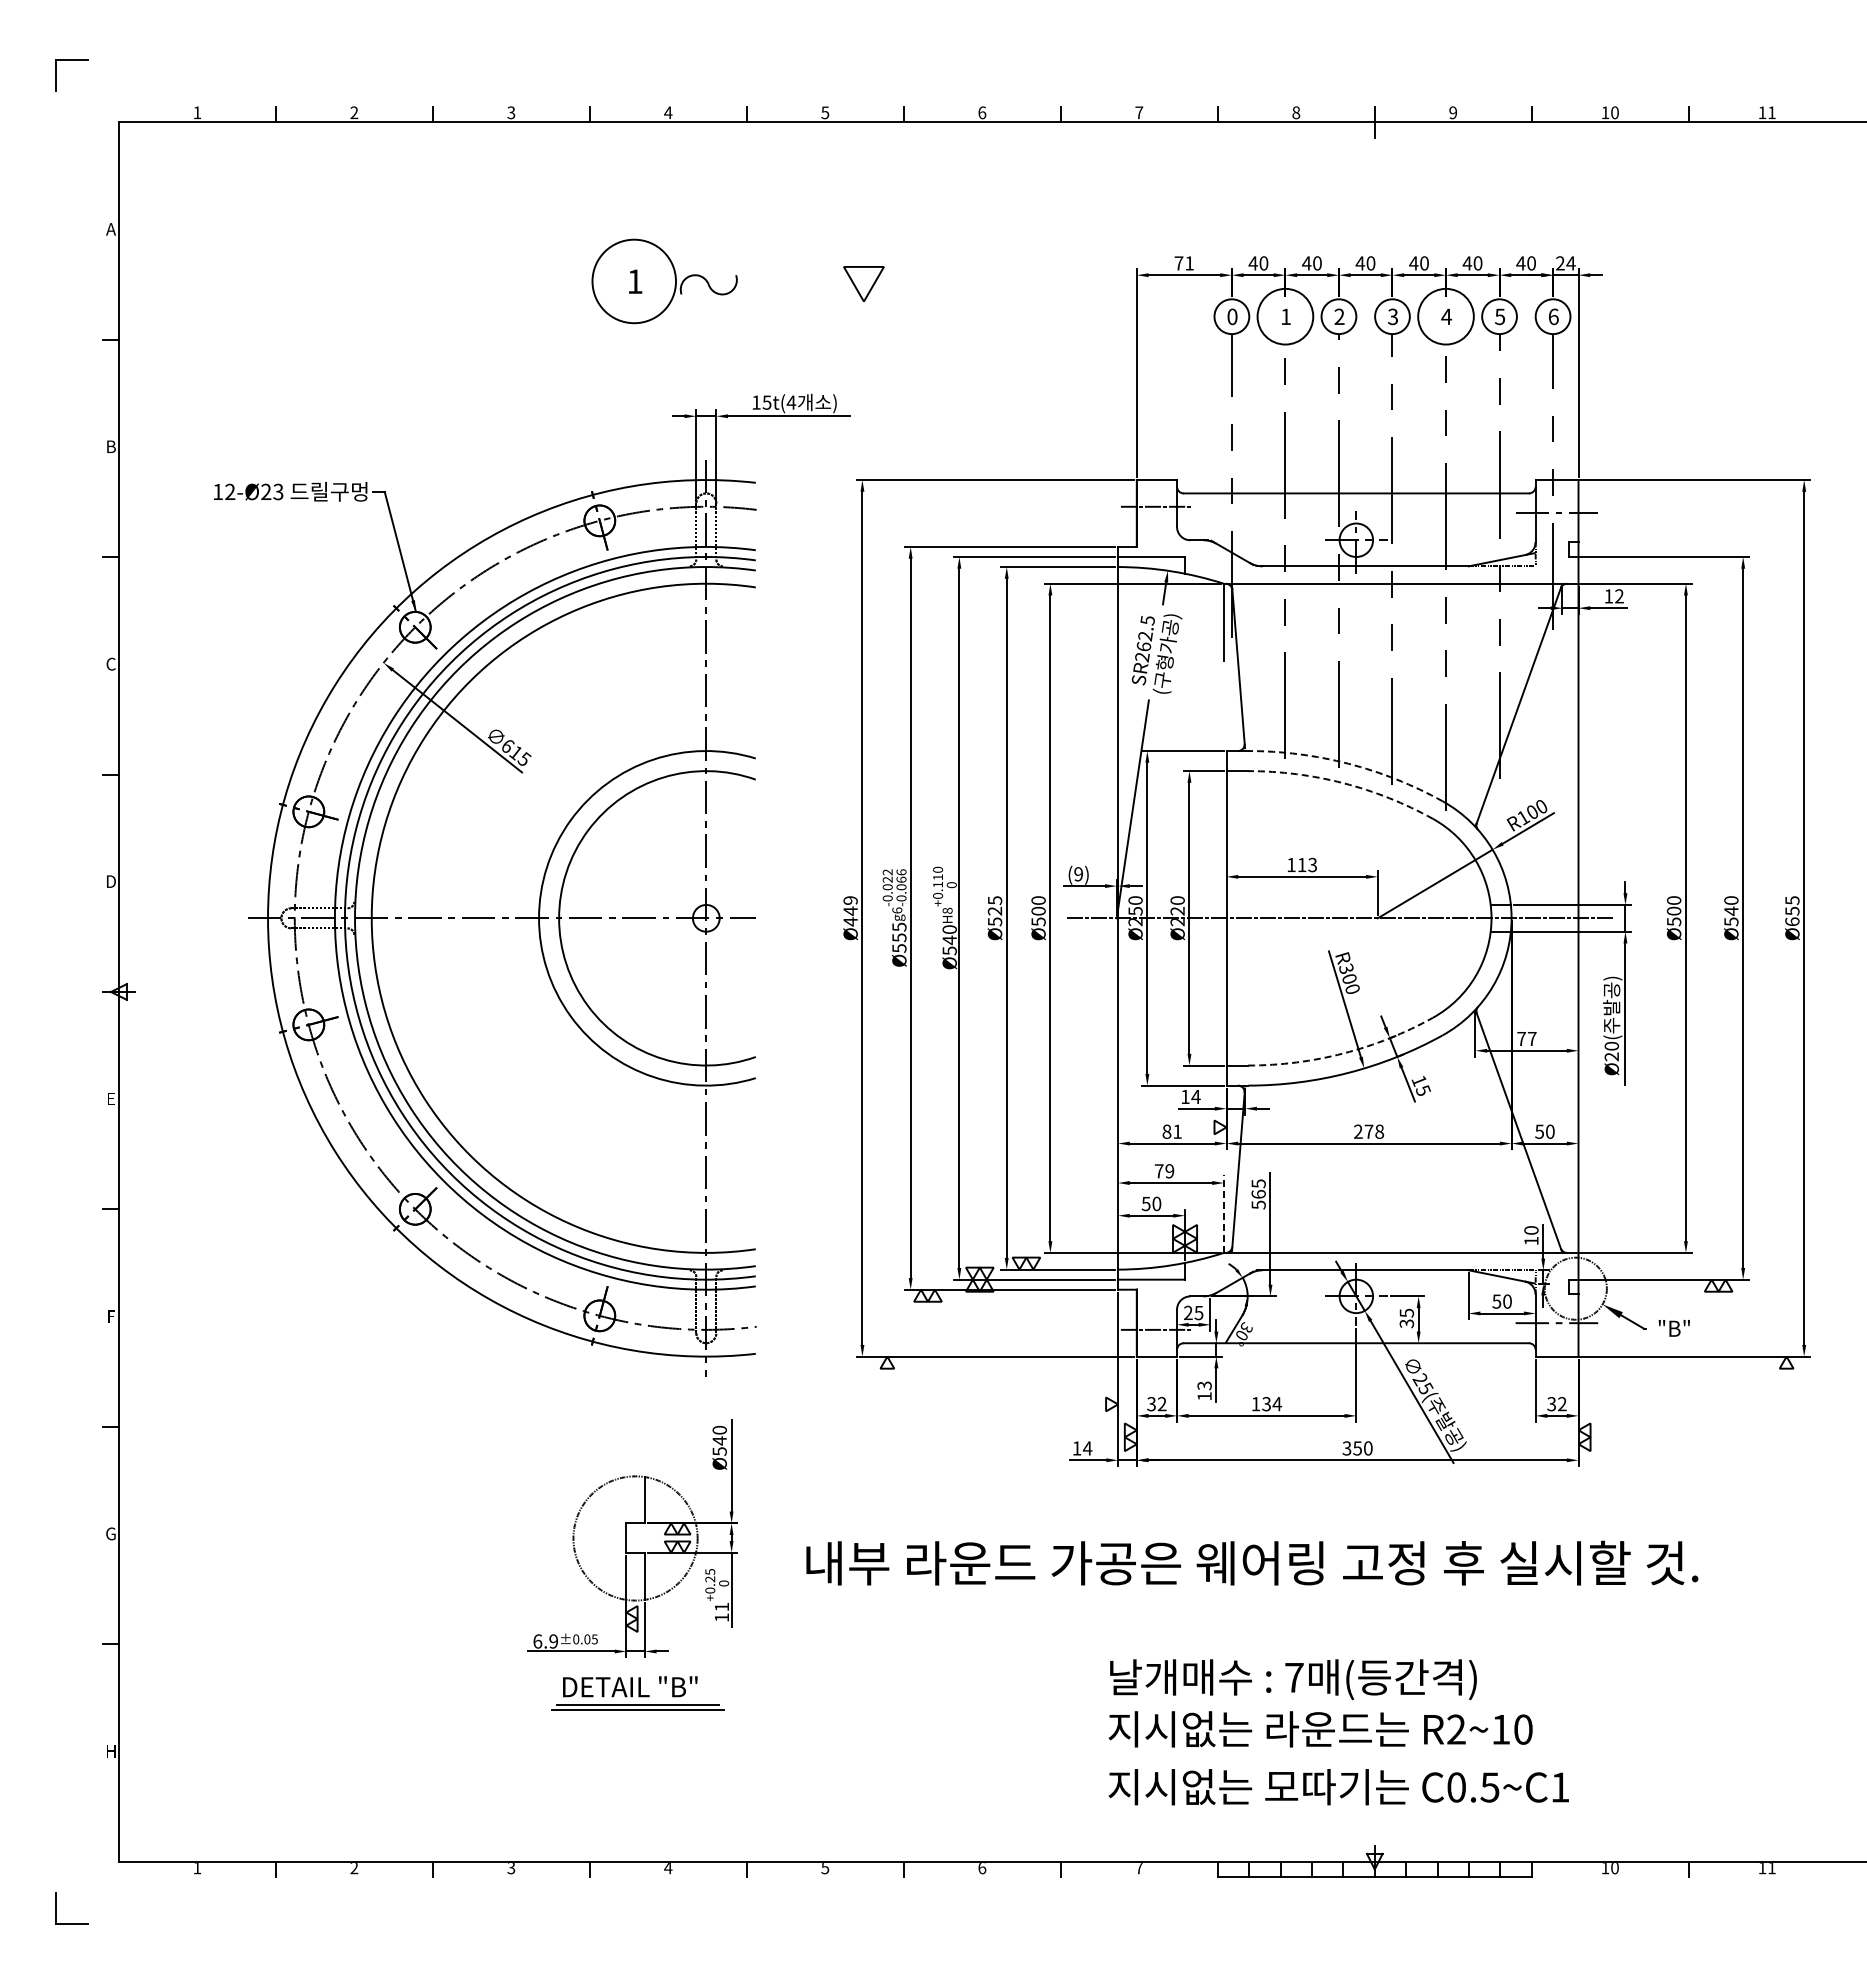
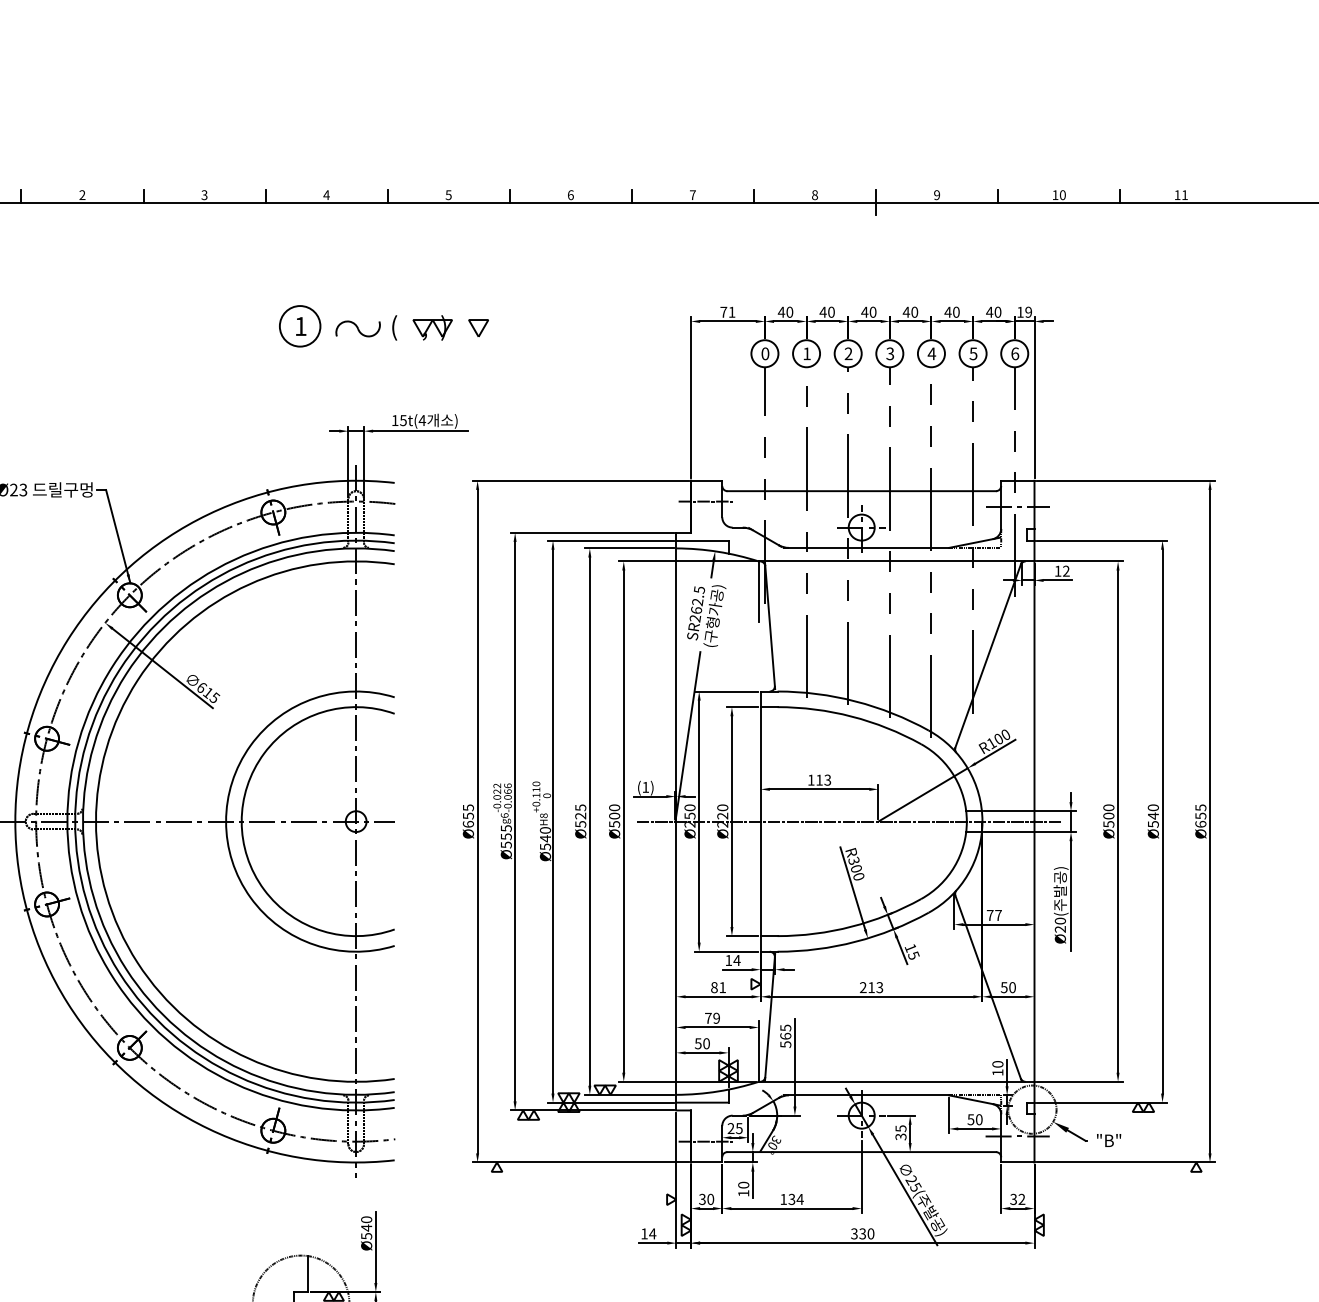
text: (1565, 263) -> (1024, 312), 24 -> 19
circle: (634, 281) -> (300, 326), size x0.62
part: (791, 283) -> (422, 327), added
part: (863, 283) -> (478, 327), size x0.62
circle: (1285, 316) -> (806, 353), size x0.62
circle: (1445, 316) -> (931, 353), size x0.62
arc: (1348, 763) -> (855, 701), dashed -> solid
arc: (1343, 783) -> (851, 716), dashed -> solid
text: (1078, 874) -> (645, 787), (9) -> (1)
text: (850, 911) -> (468, 816), Ø449 -> Ø655
arc: (1343, 1053) -> (851, 926), dashed -> solid
text: (1374, 1131) -> (875, 987), 278 -> 213
line: (1223, 1214) -> (758, 1051), dashed -> solid
text: (1204, 1385) -> (743, 1184), 13 -> 10
text: (1161, 1404) -> (710, 1199), 32 -> 30
text: (1357, 1448) -> (862, 1233), 350 -> 330

